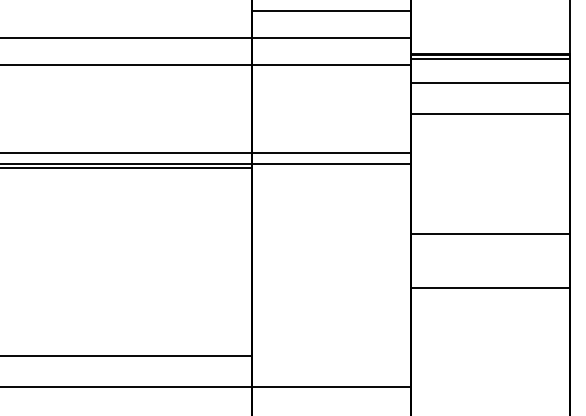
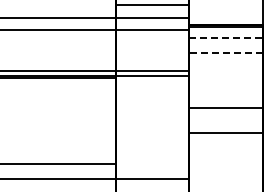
line: (491, 83) -> (226, 38), solid -> dashed
line: (491, 113) -> (226, 52), solid -> dashed

